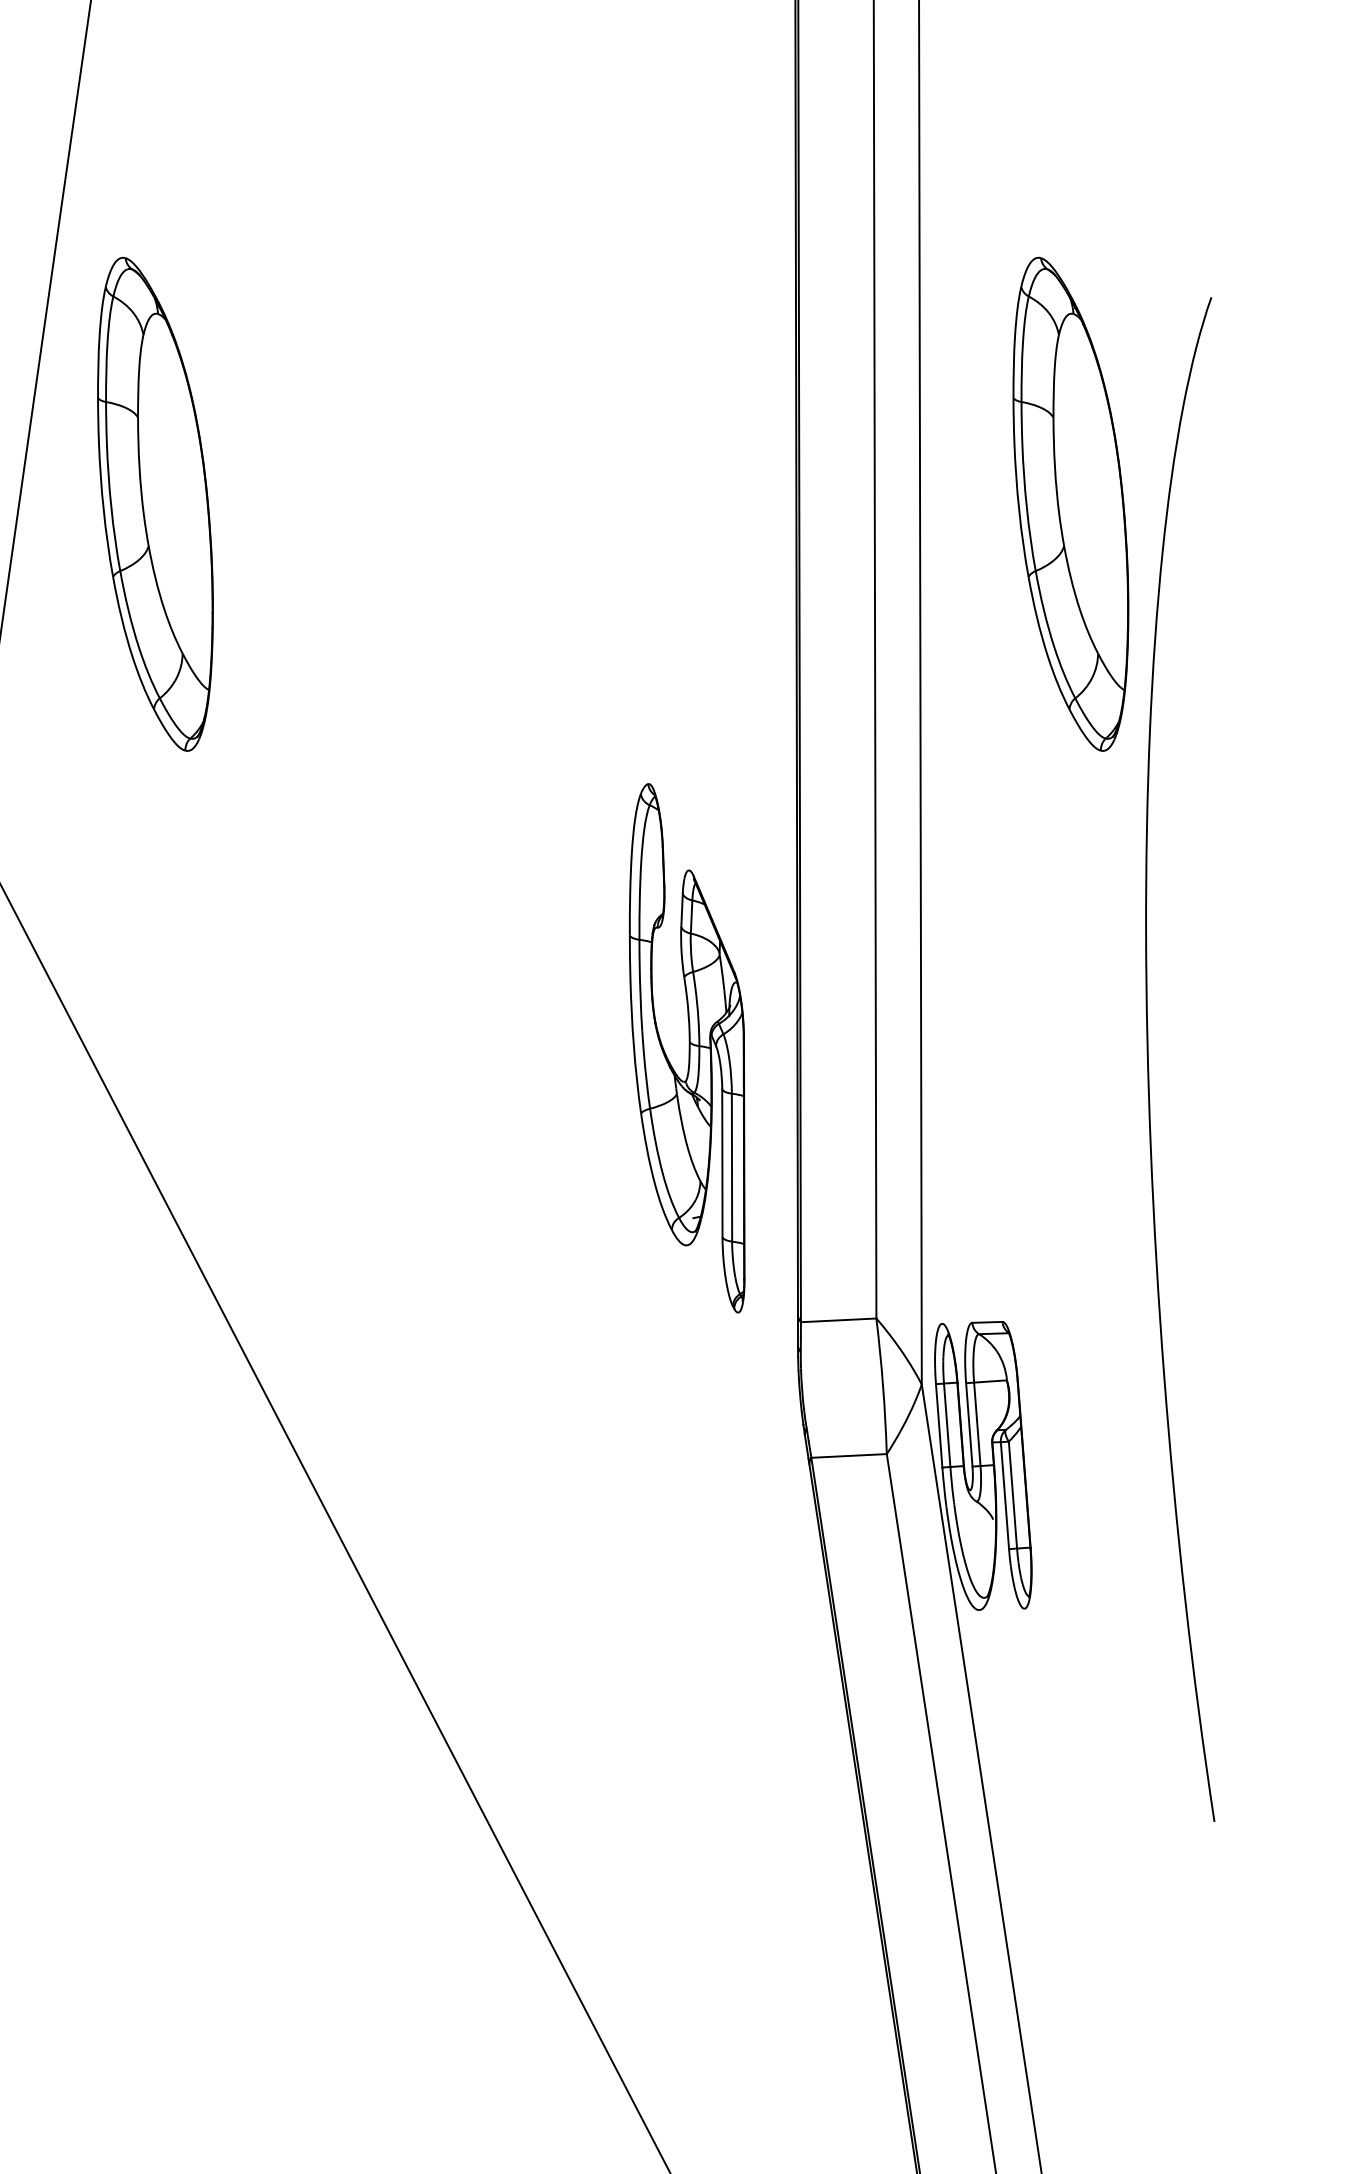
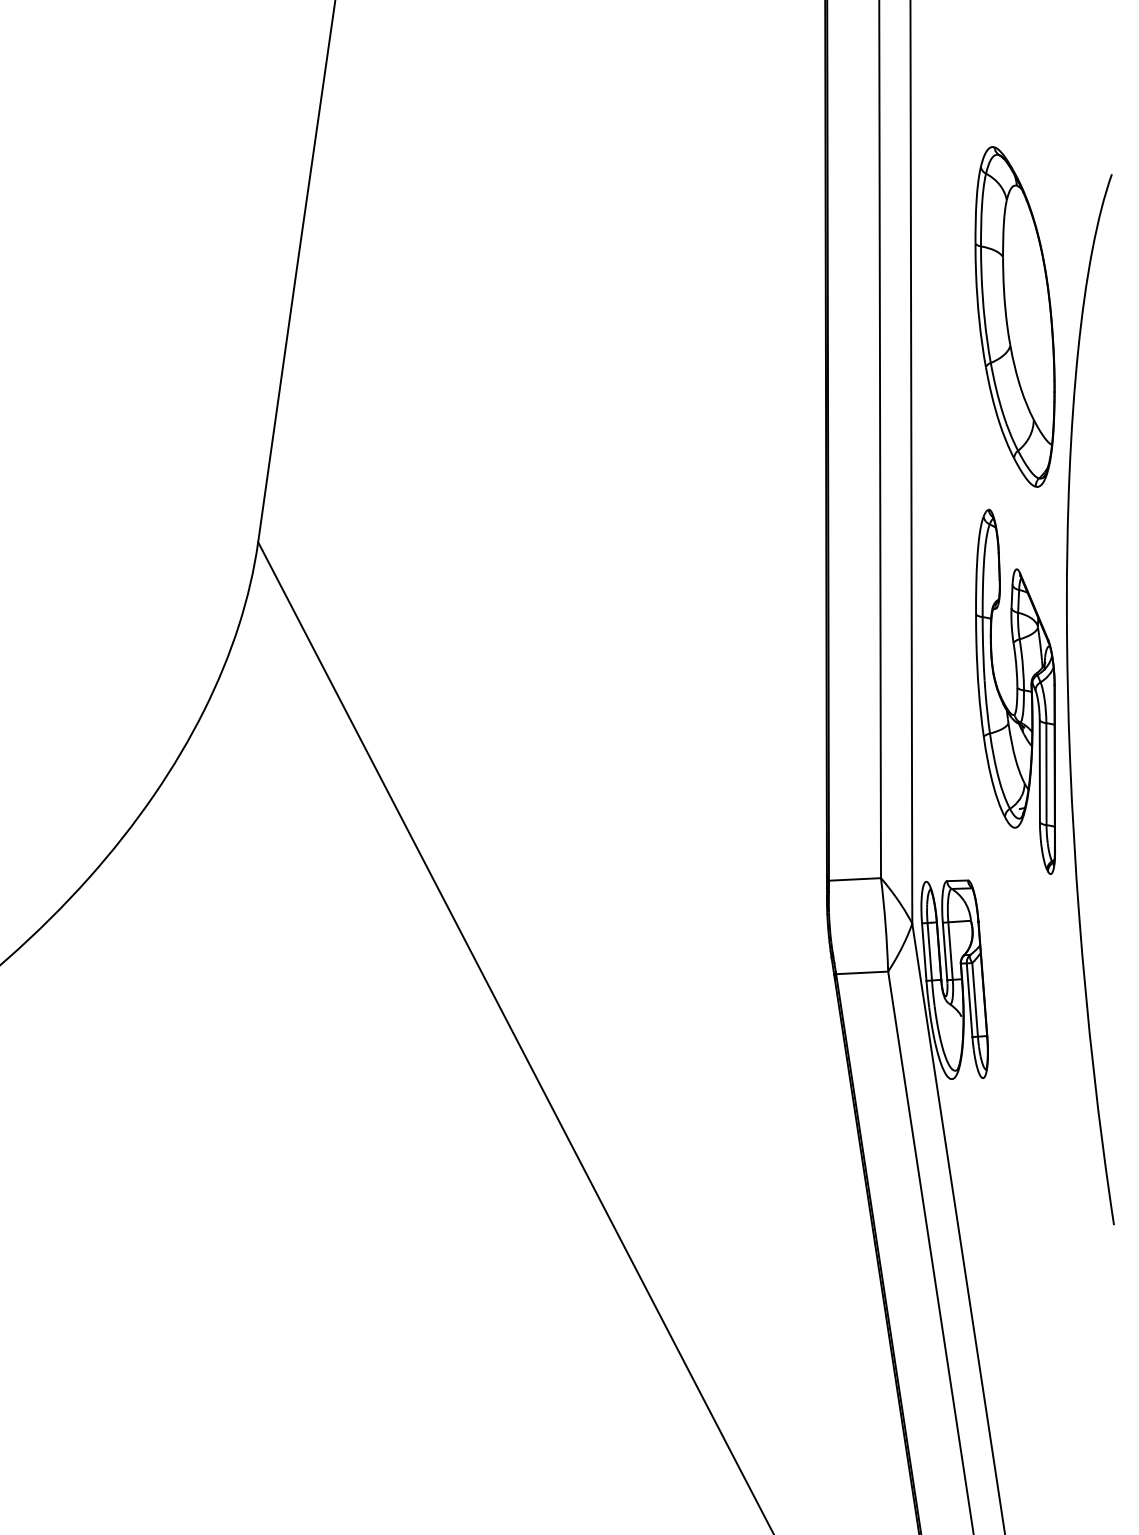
part: (154, 503) -> (383, 316), removed
part: (687, 1047) -> (1015, 691), moved

